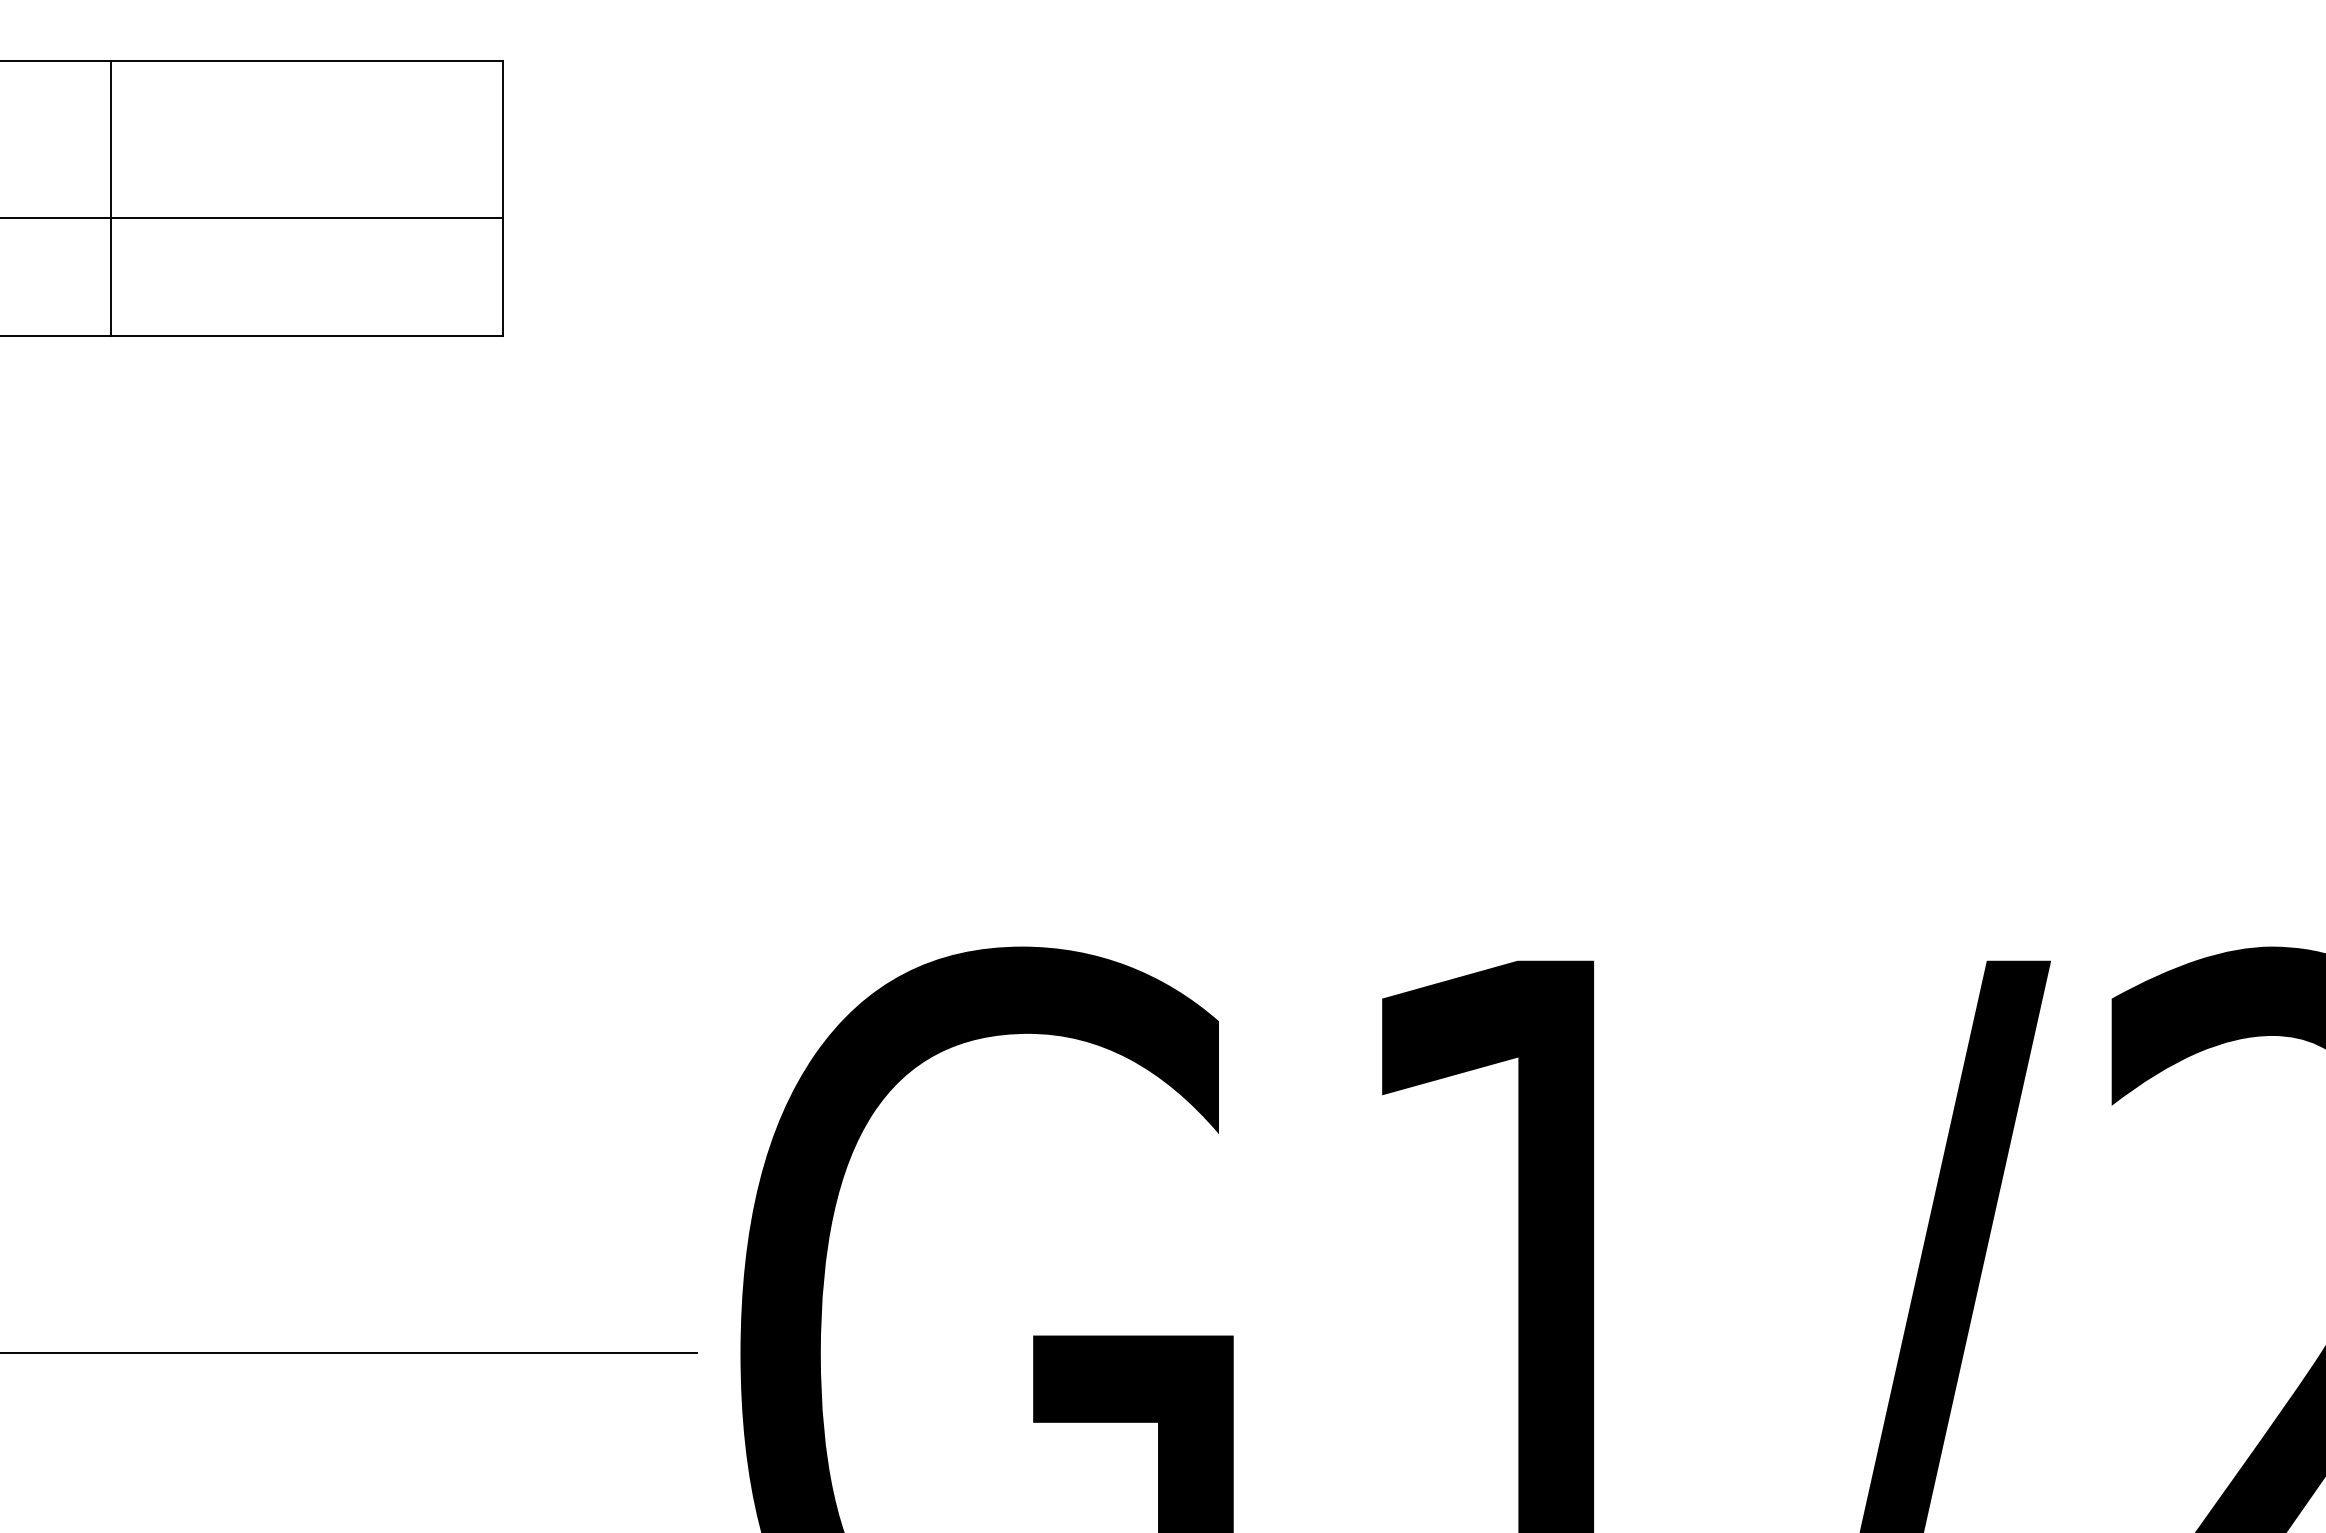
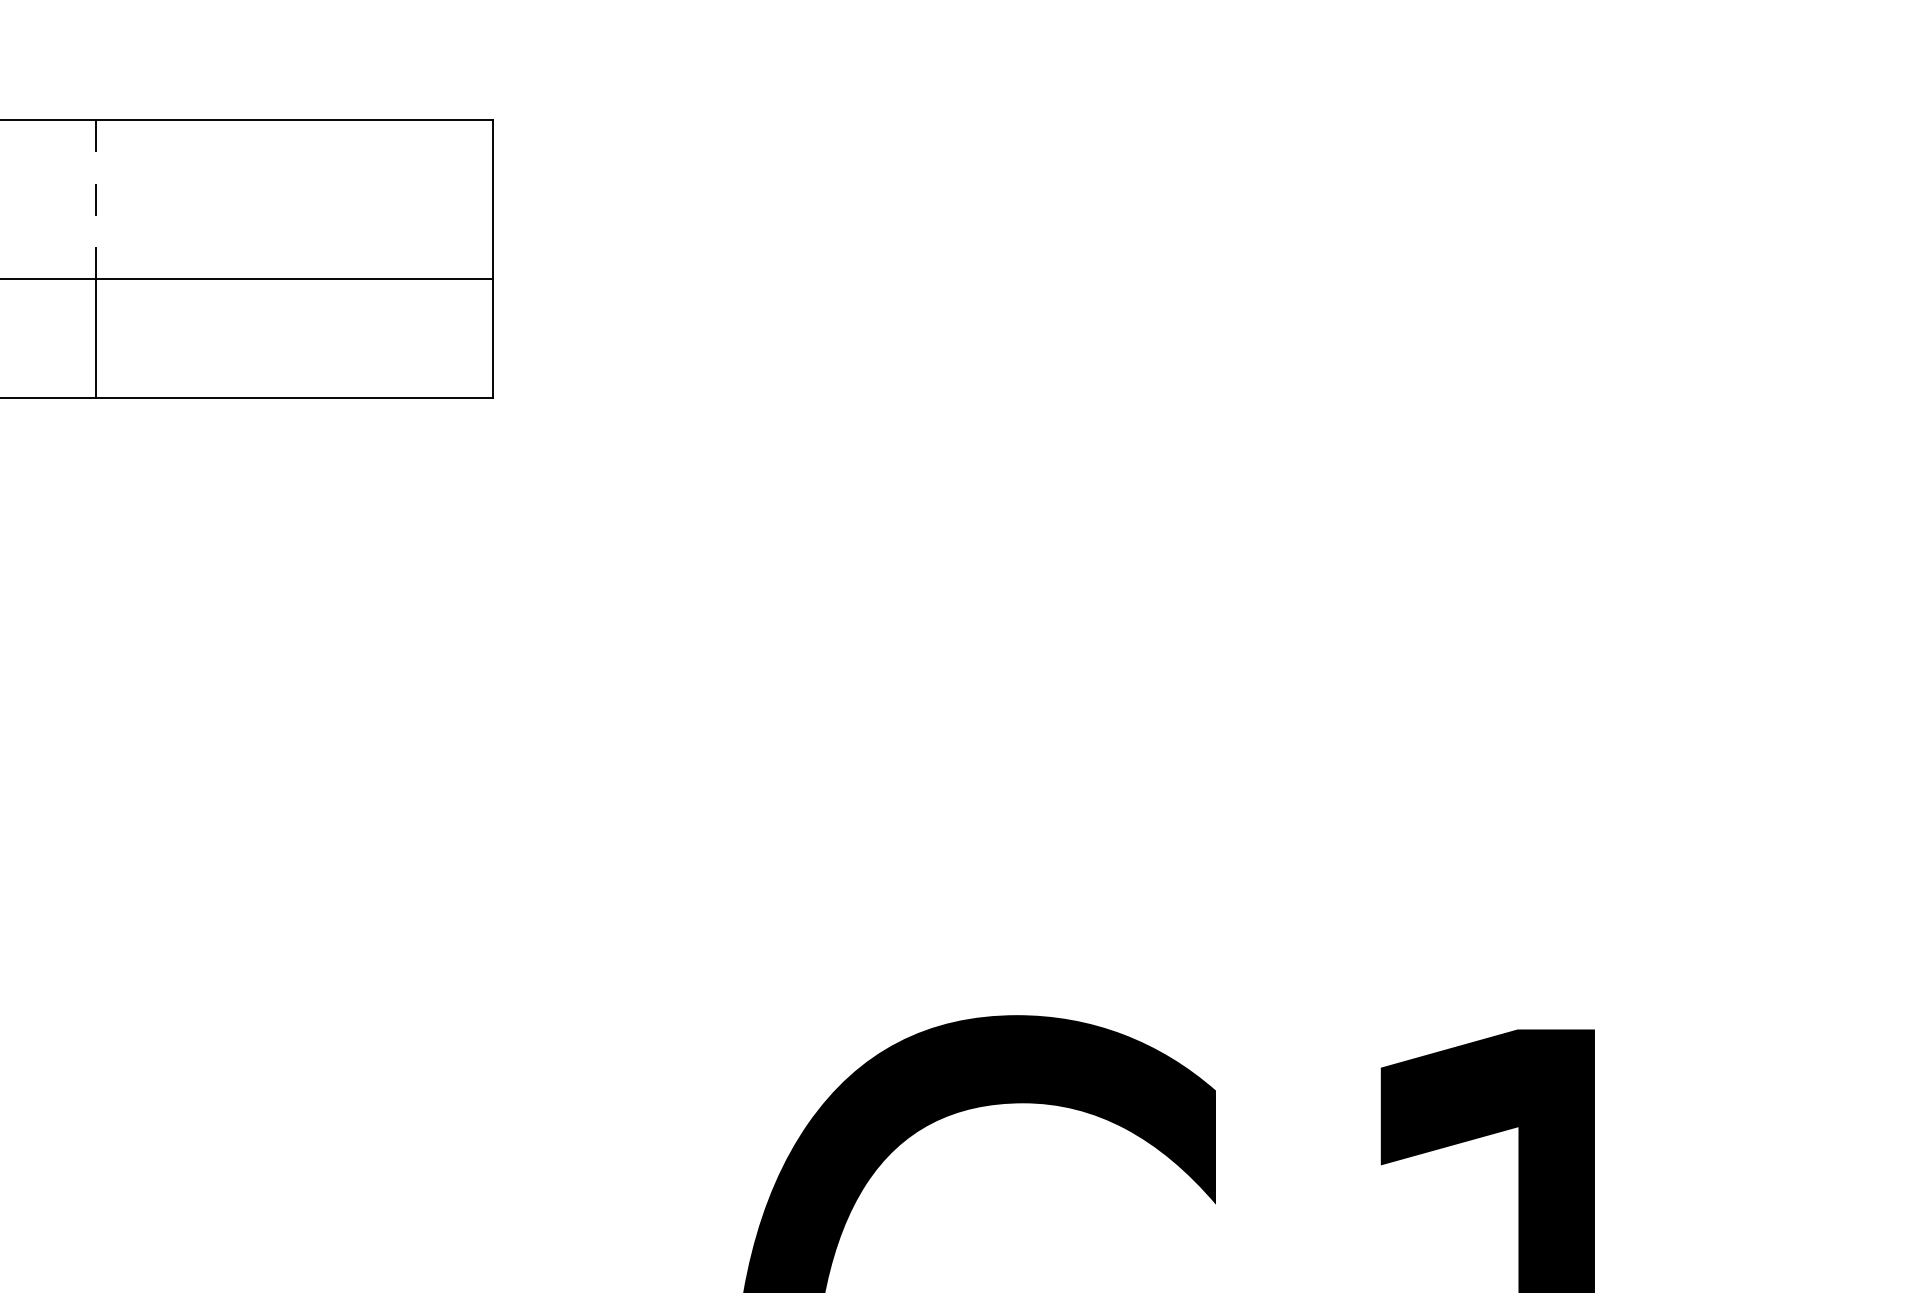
line: (110, 140) -> (95, 200), solid -> dashed

